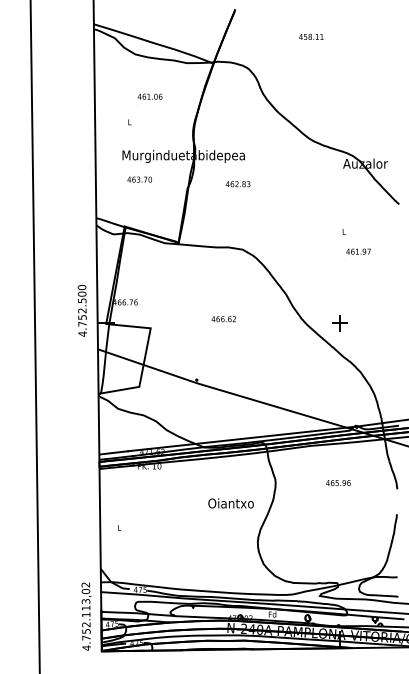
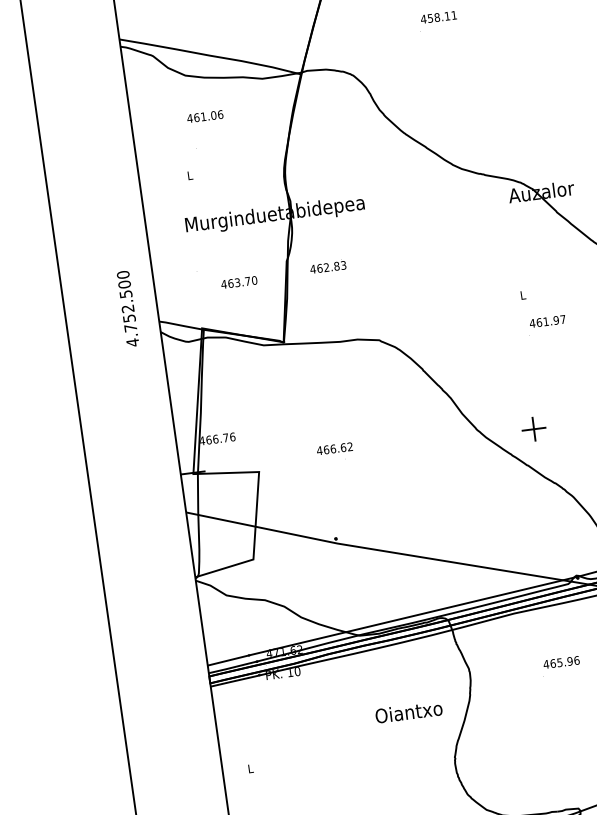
text: (149, 96) -> (204, 116), moved
text: (139, 179) -> (238, 282), moved
text: (237, 184) -> (327, 267), moved
text: (81, 310) -> (126, 308), moved
text: (223, 319) -> (334, 449), moved

